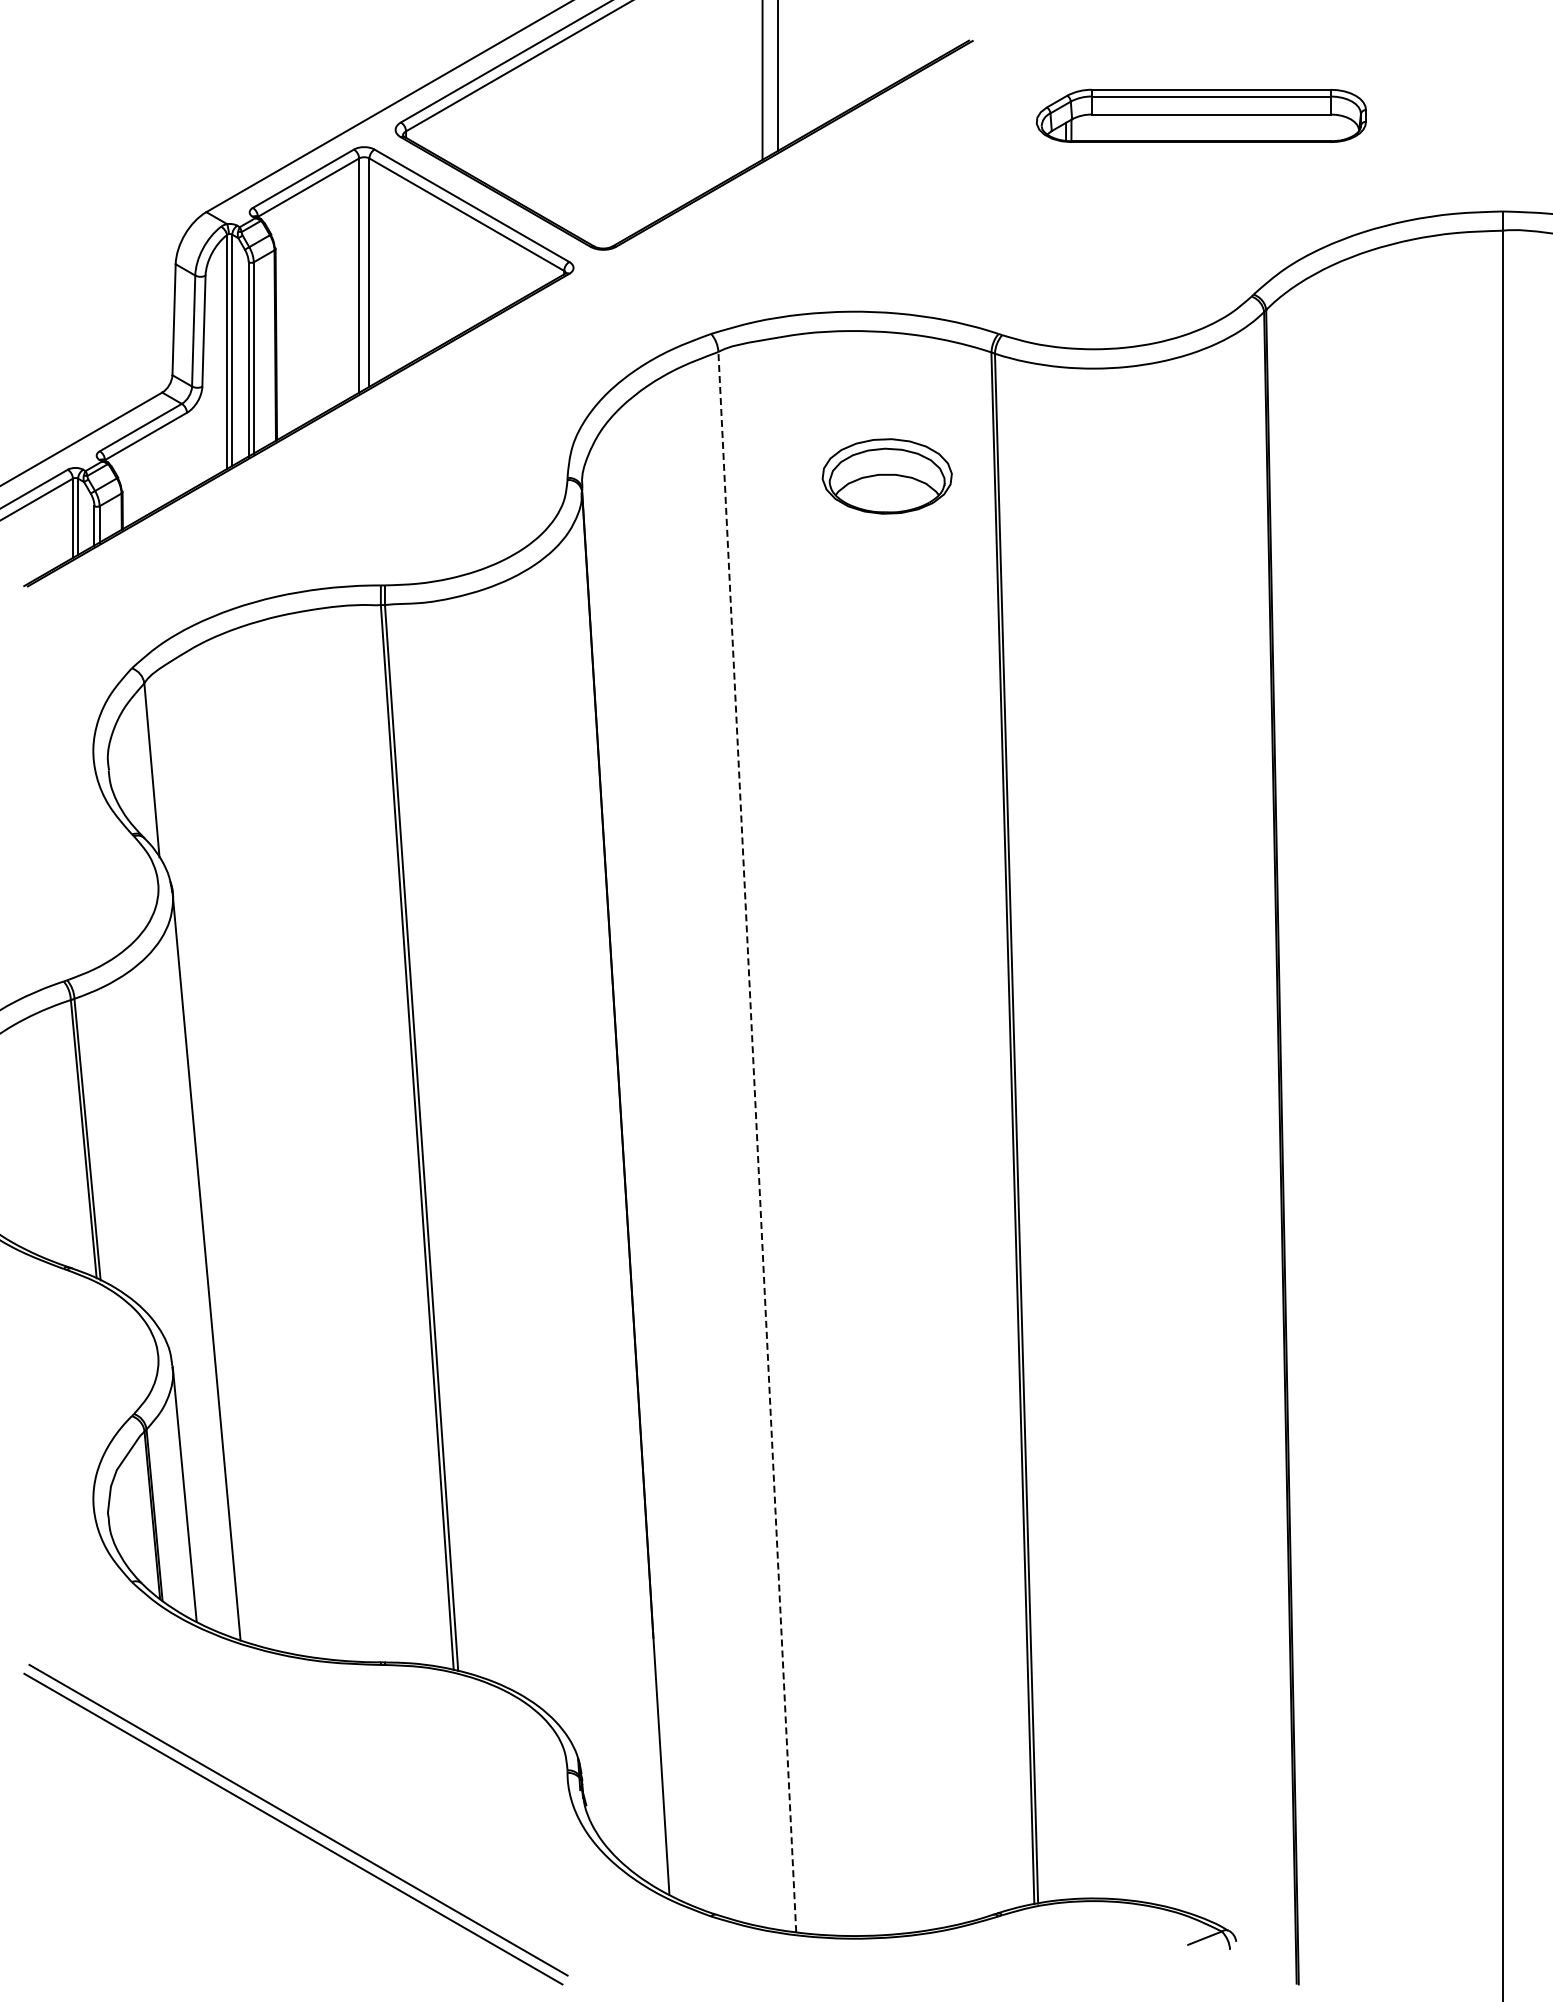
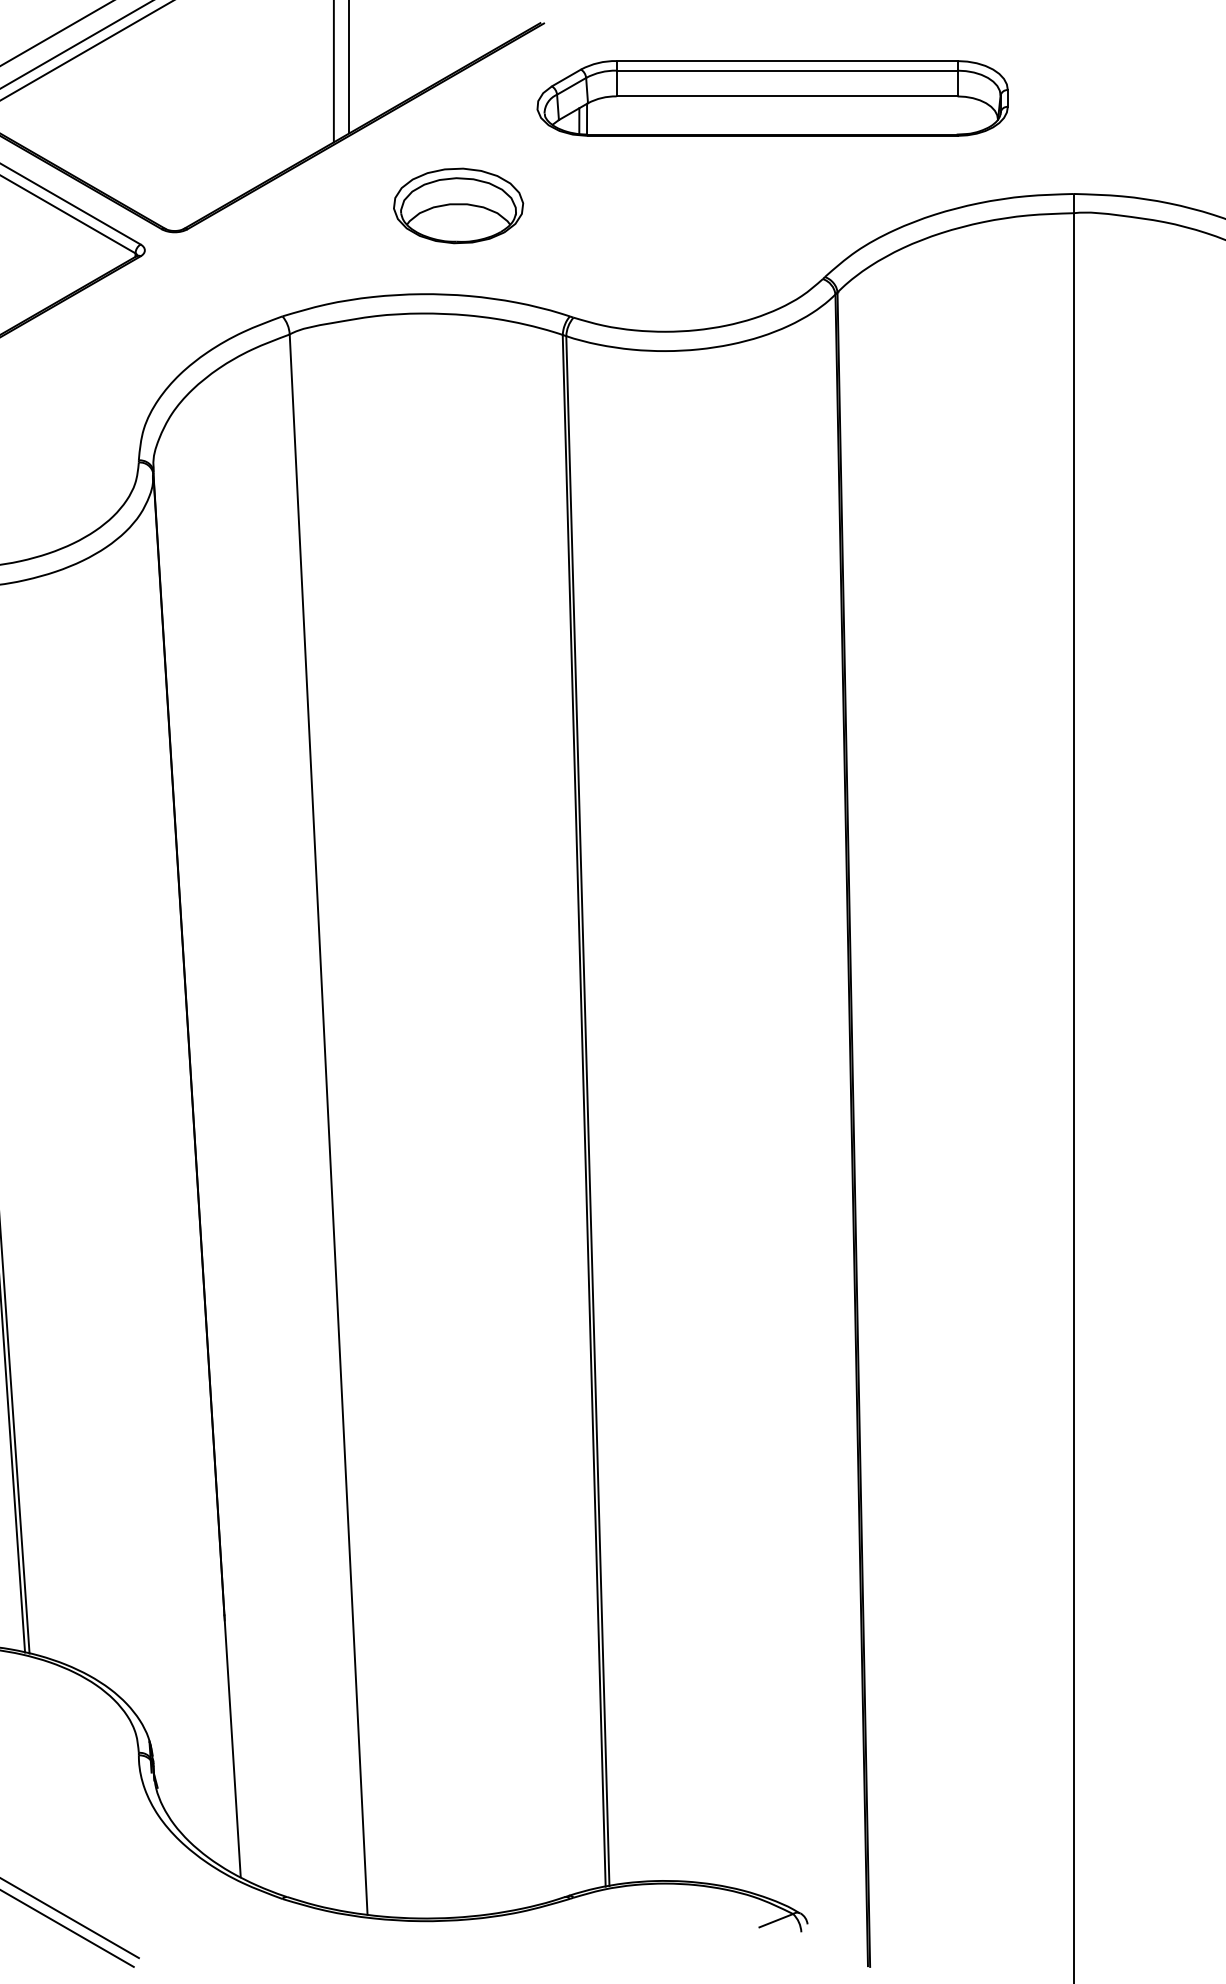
part: (1201, 115) -> (772, 97), size x1.43
part: (886, 476) -> (457, 205), moved
line: (757, 1141) -> (328, 1123), dashed -> solid

